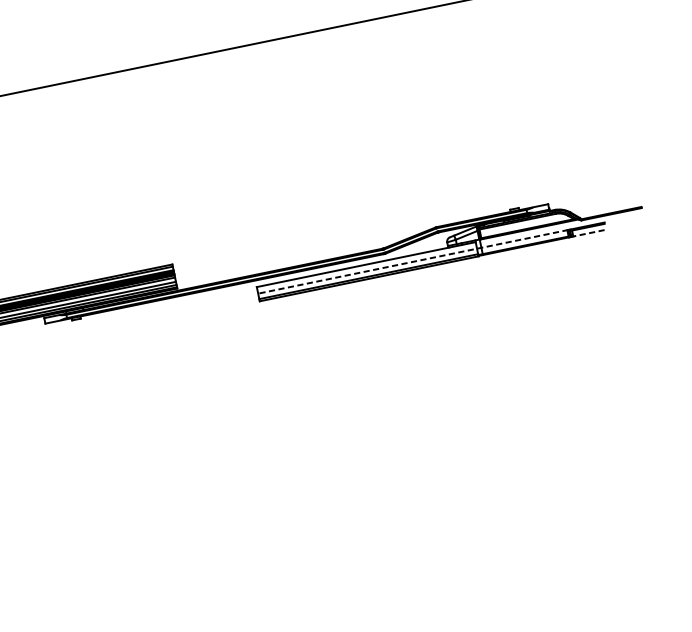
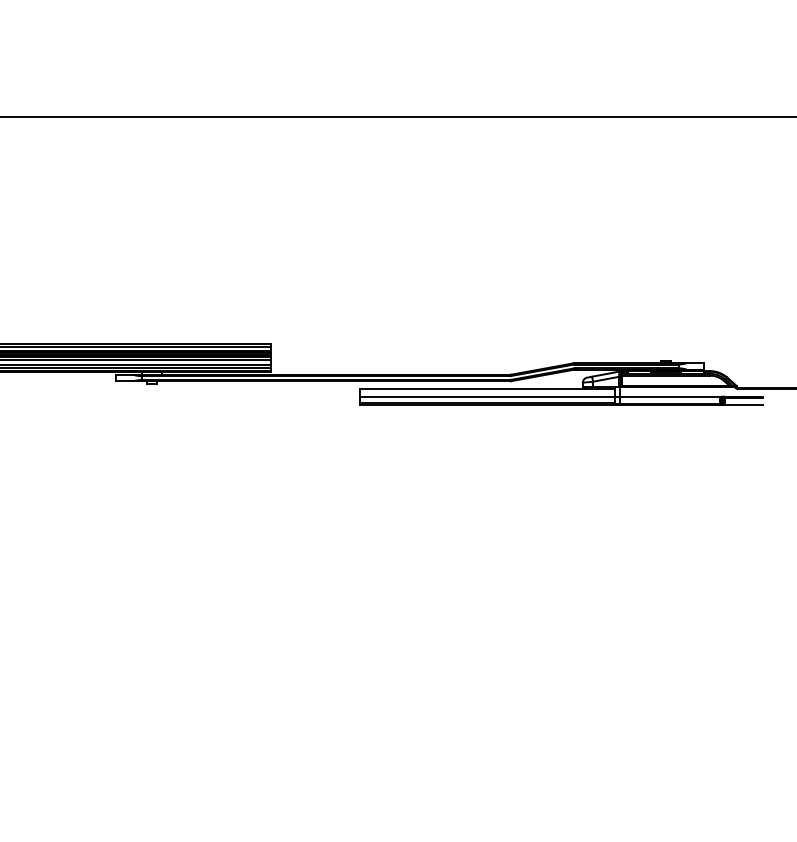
line: (587, 233) -> (741, 404), dashed -> solid
line: (413, 261) -> (540, 396), dashed -> solid

